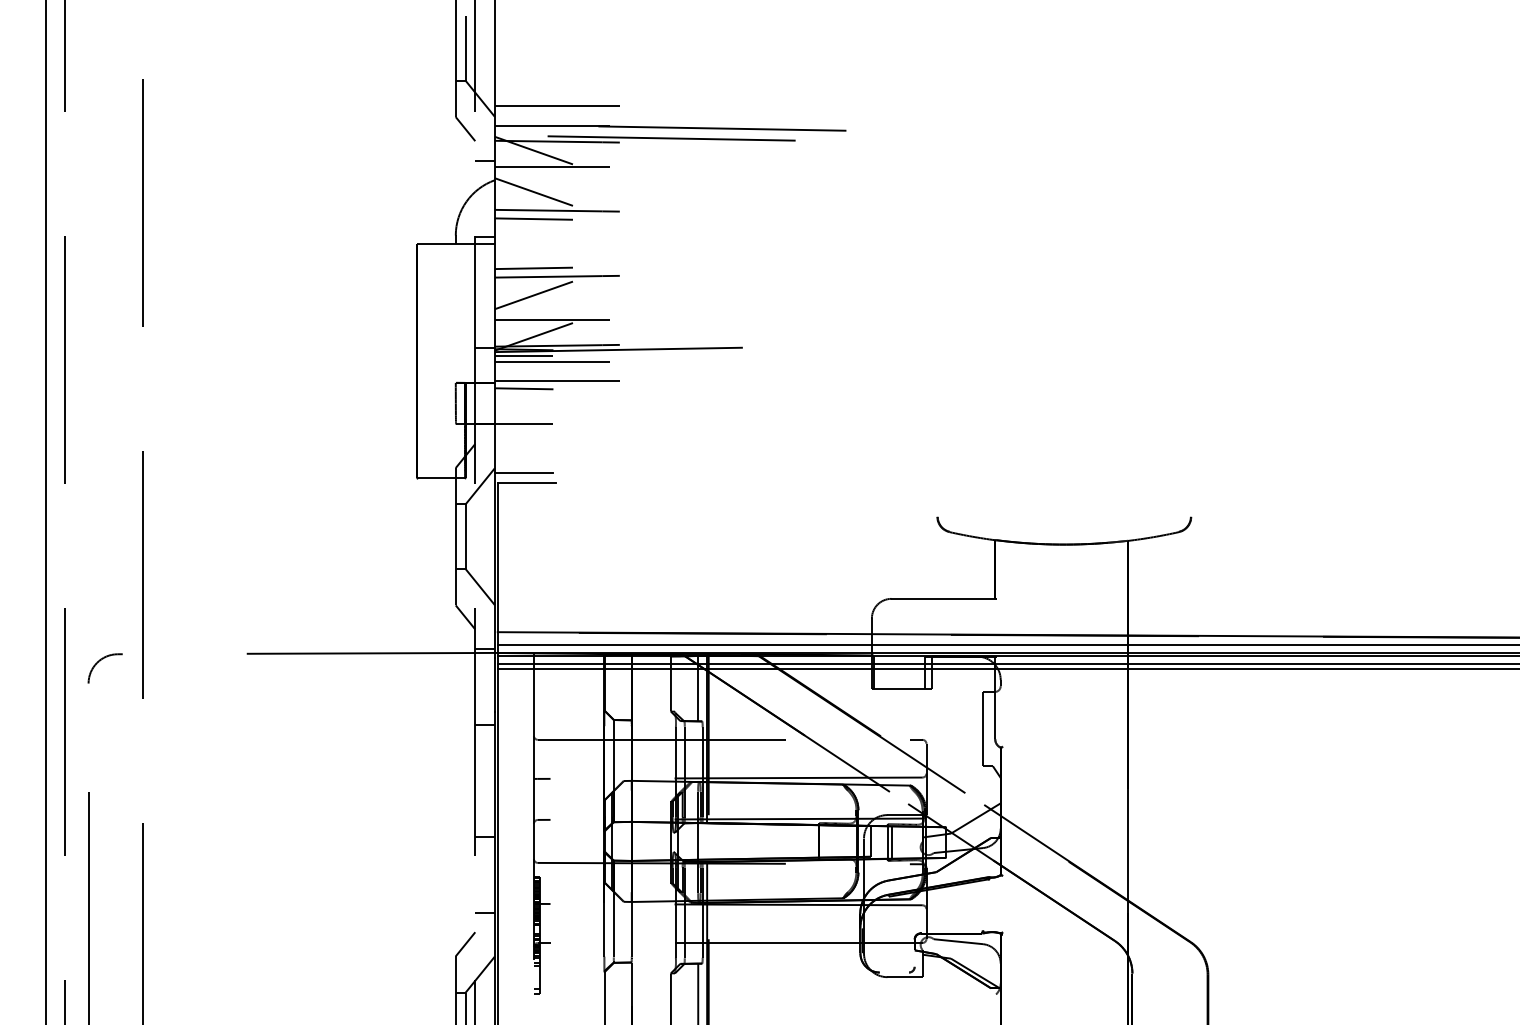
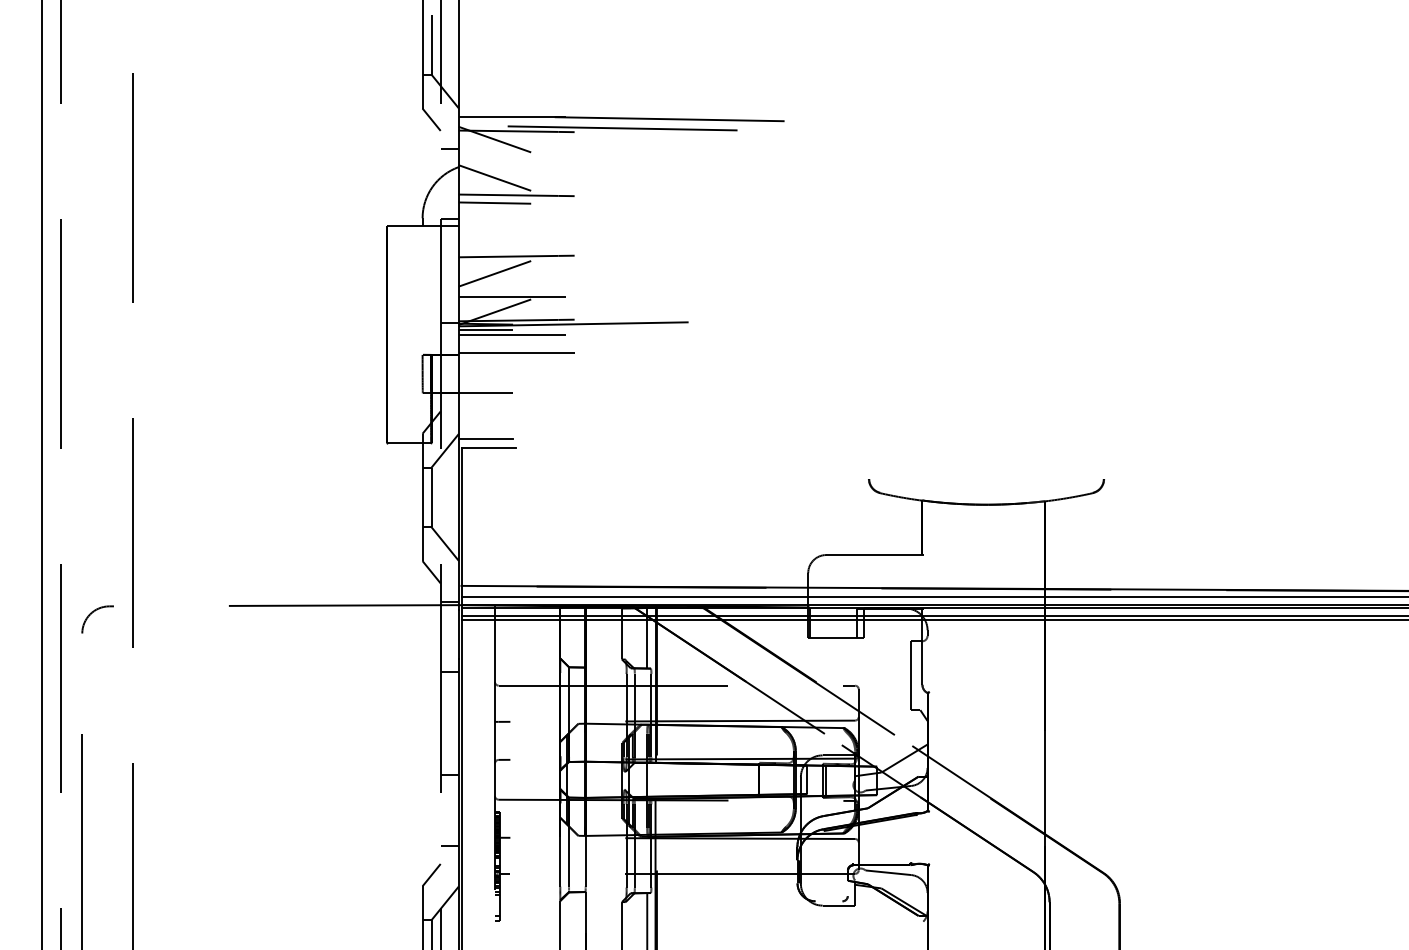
line: (556, 106) -> (515, 98), removed
line: (552, 167) -> (512, 155), removed
line: (533, 268) -> (494, 248), removed
line: (523, 388) -> (485, 360), removed

